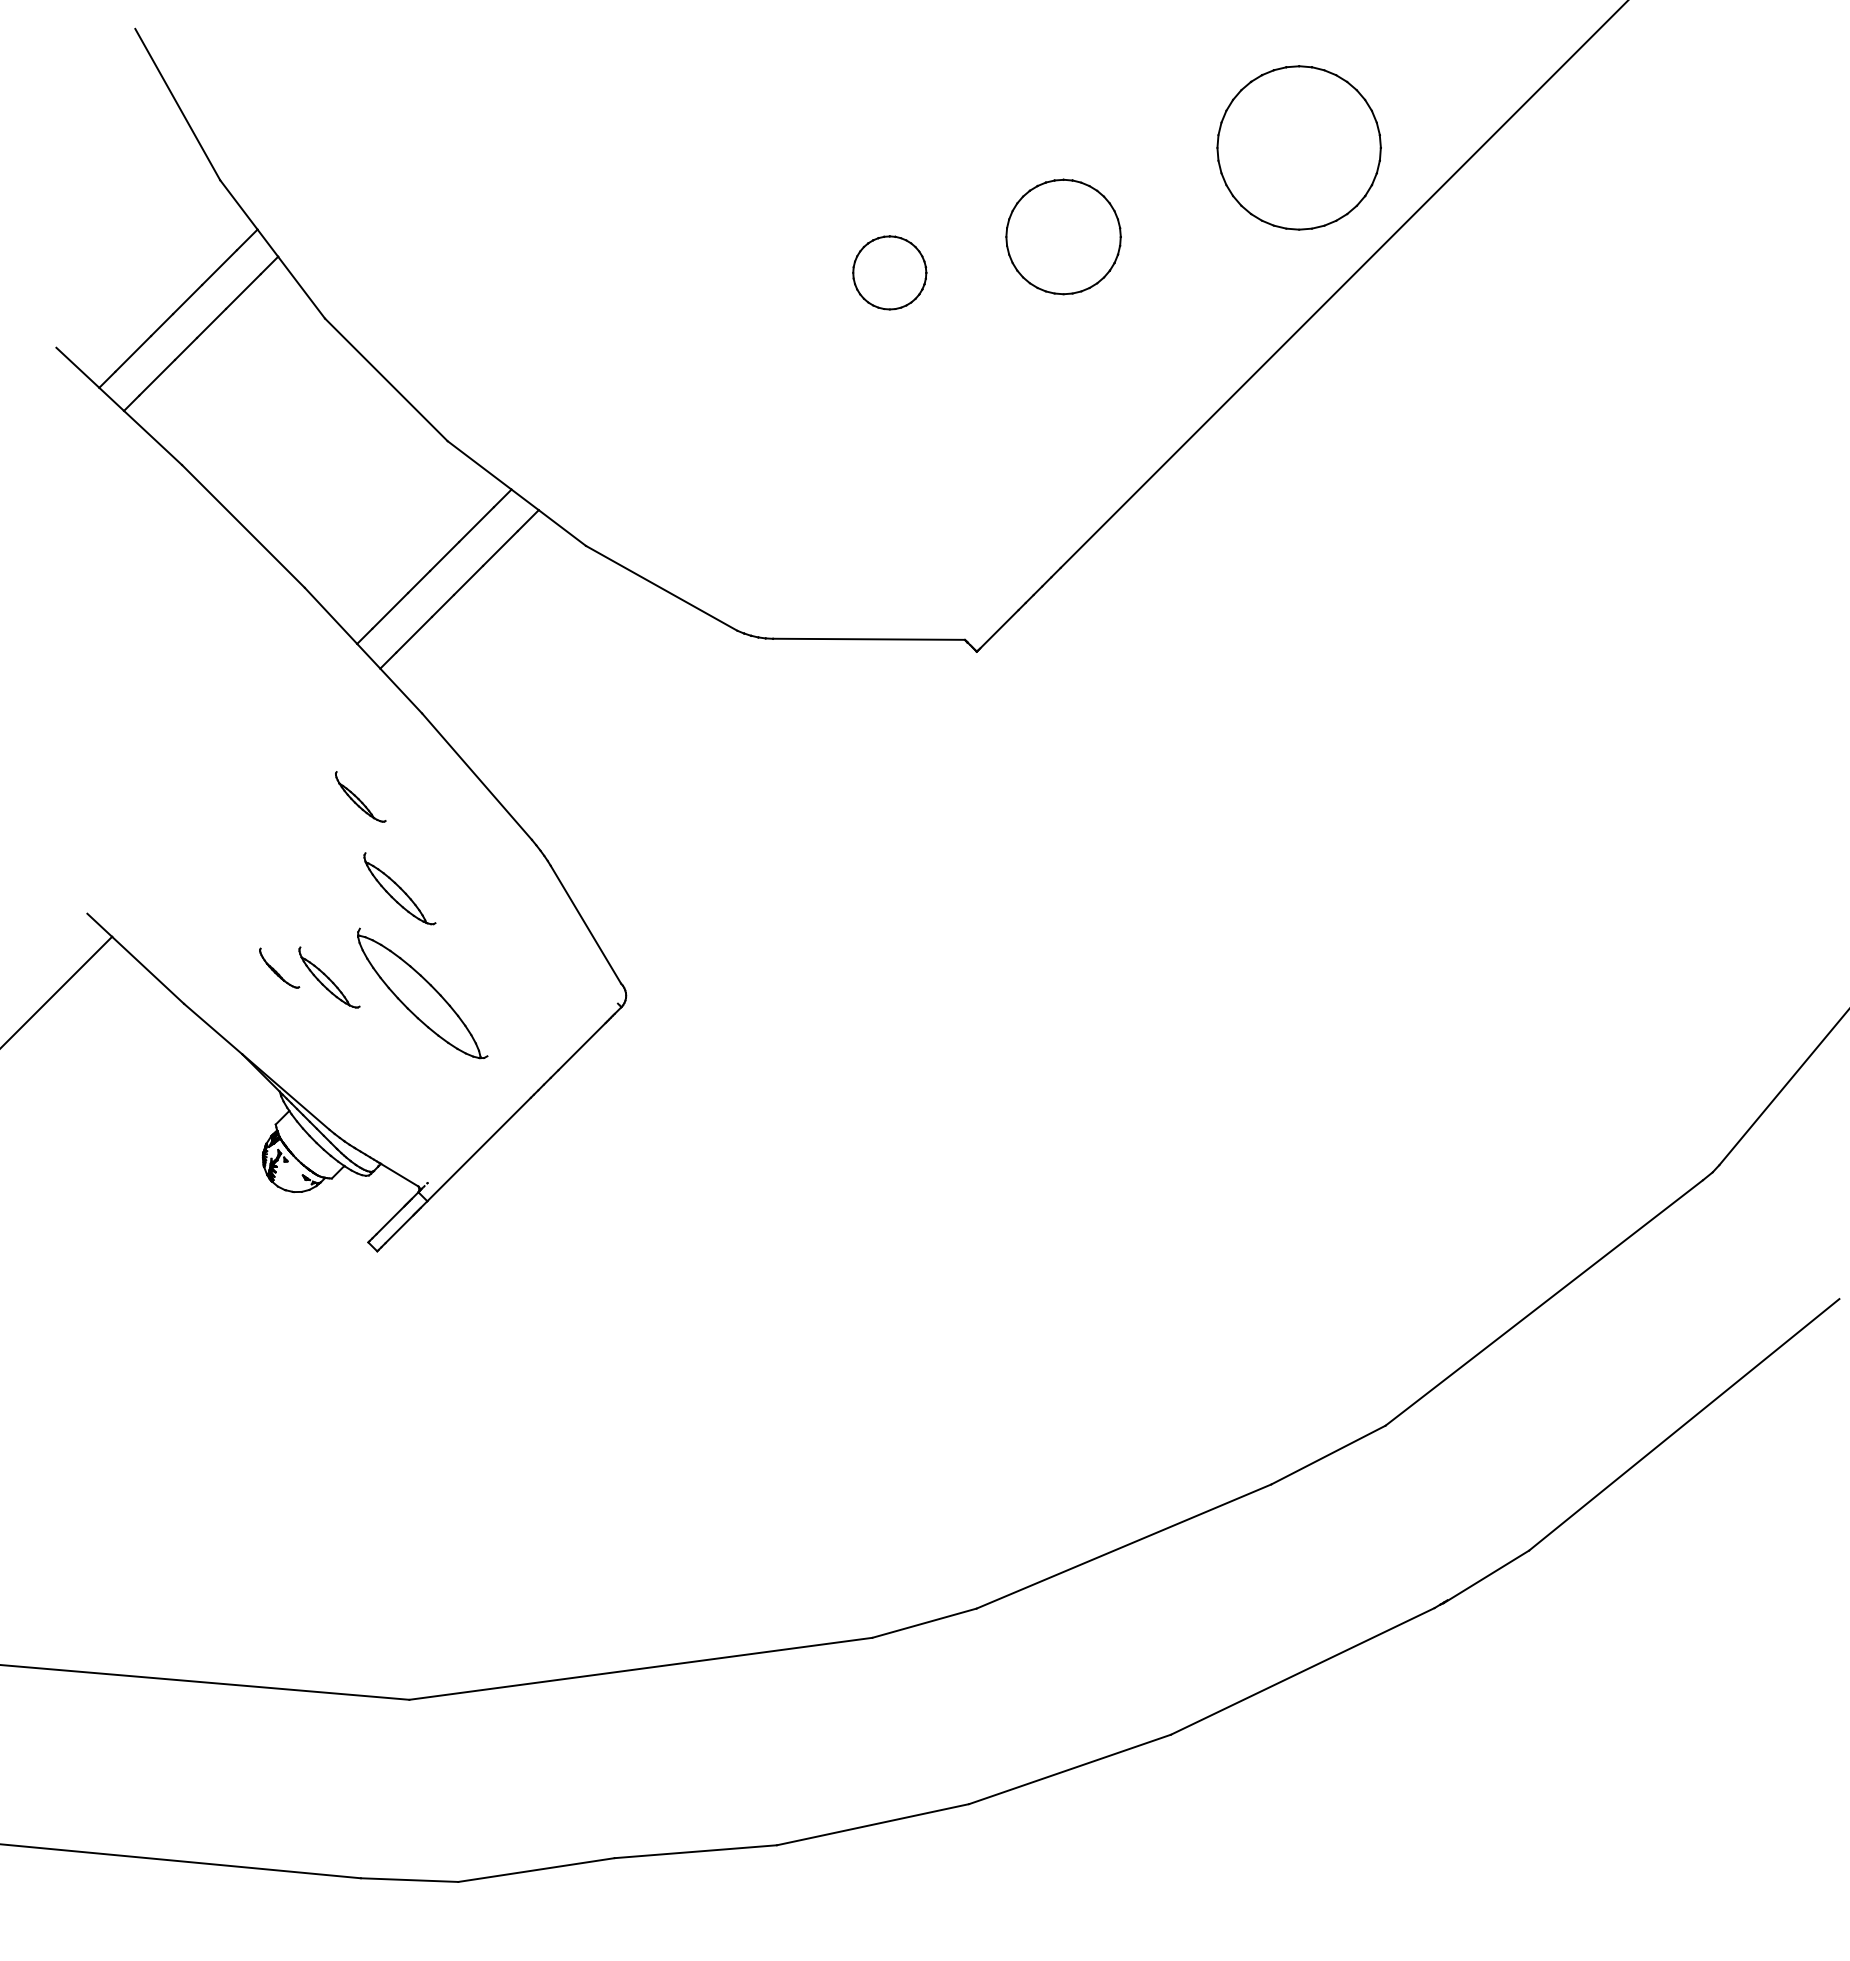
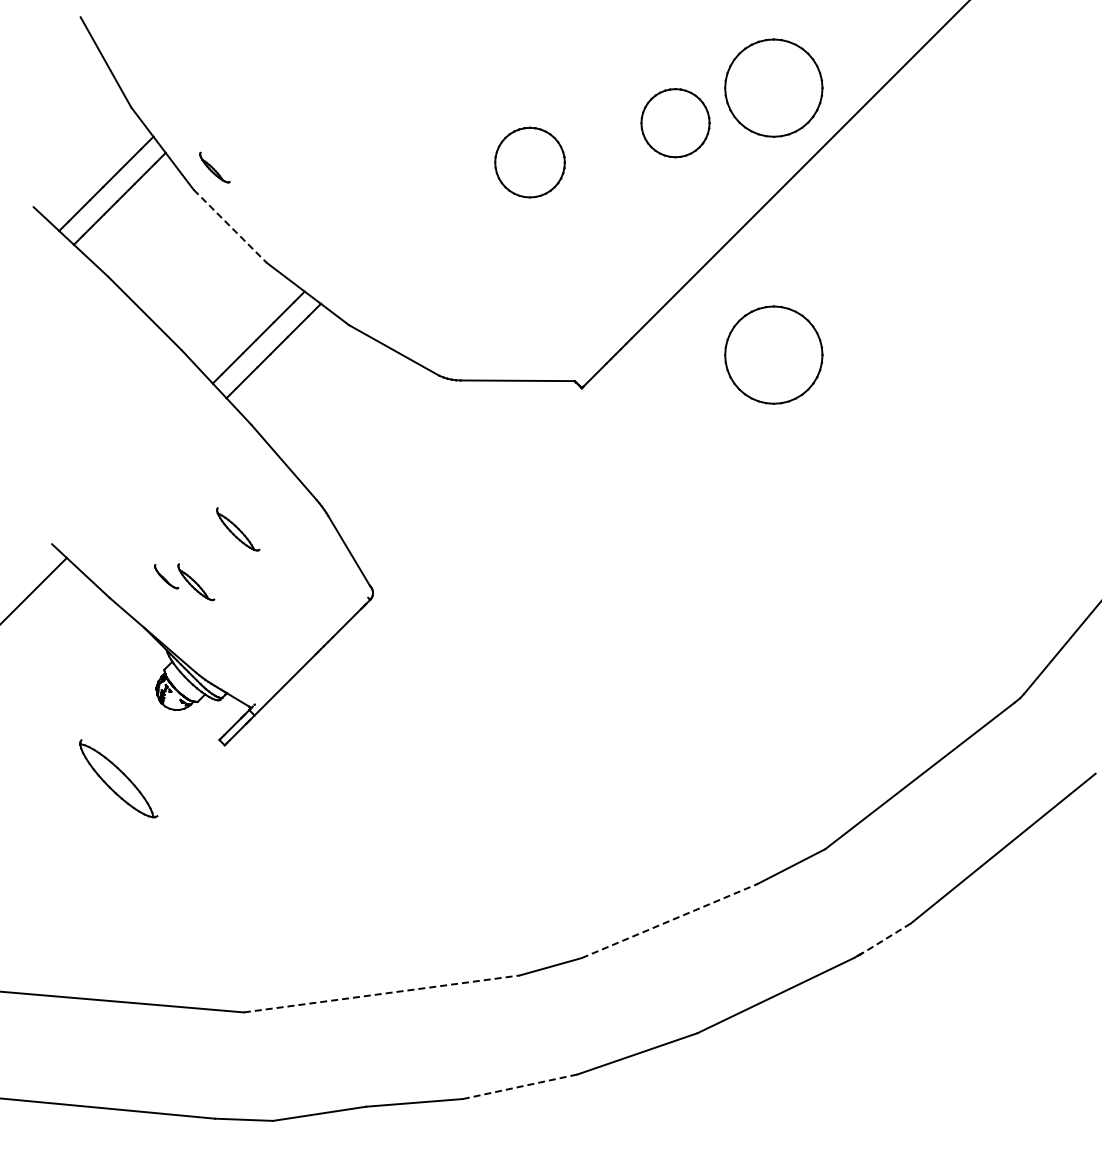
part: (1063, 237) -> (675, 123), moved
part: (888, 272) -> (529, 162), size x1.6
line: (386, 380) -> (230, 226), solid -> dashed
part: (1298, 595) -> (773, 354), added
part: (360, 796) -> (214, 167), moved
part: (422, 993) -> (118, 778), moved
line: (1123, 1545) -> (669, 920), solid -> dashed
line: (1486, 1577) -> (885, 939), solid -> dashed
line: (642, 1668) -> (382, 993), solid -> dashed
line: (873, 1824) -> (520, 1086), solid -> dashed

